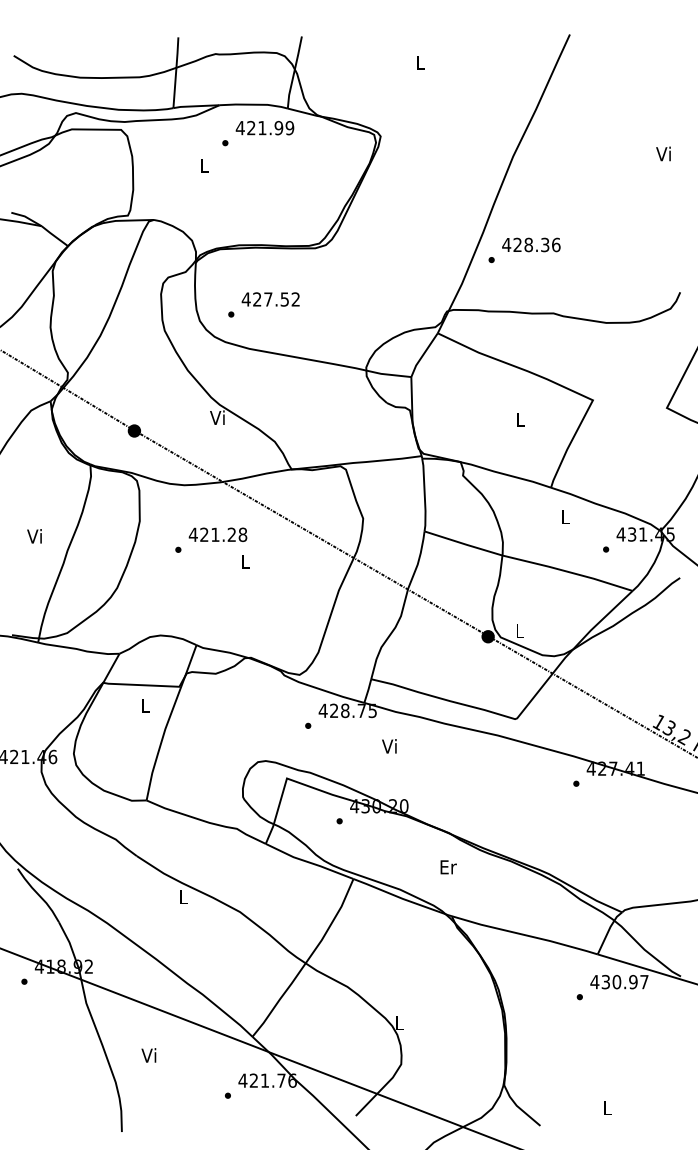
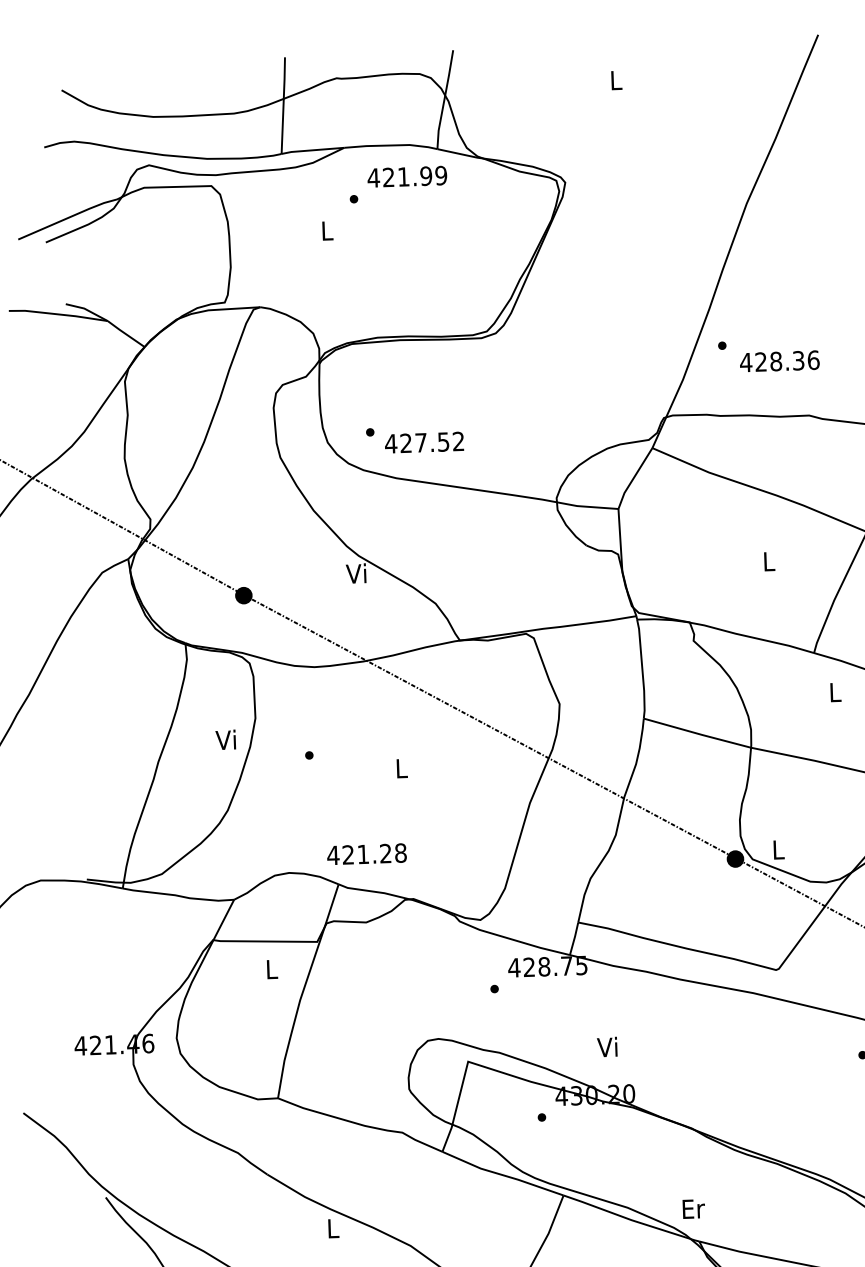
text: (531, 244) -> (779, 360), moved
text: (270, 299) -> (424, 442), moved
text: (217, 534) -> (366, 853), moved
text: (34, 536) -> (225, 740), moved
text: (389, 746) -> (607, 1047), moved
text: (448, 867) -> (693, 1209), moved

